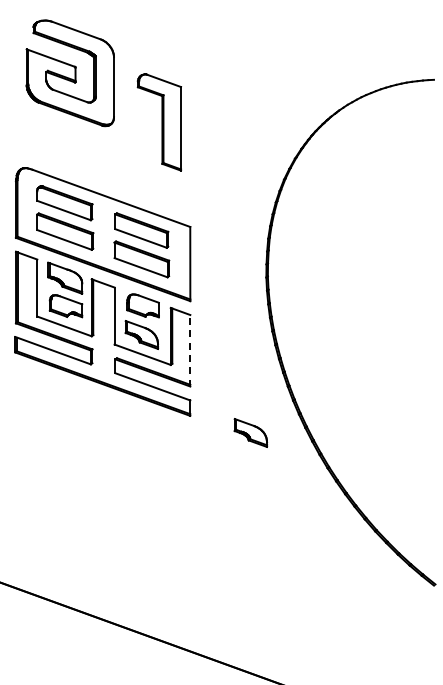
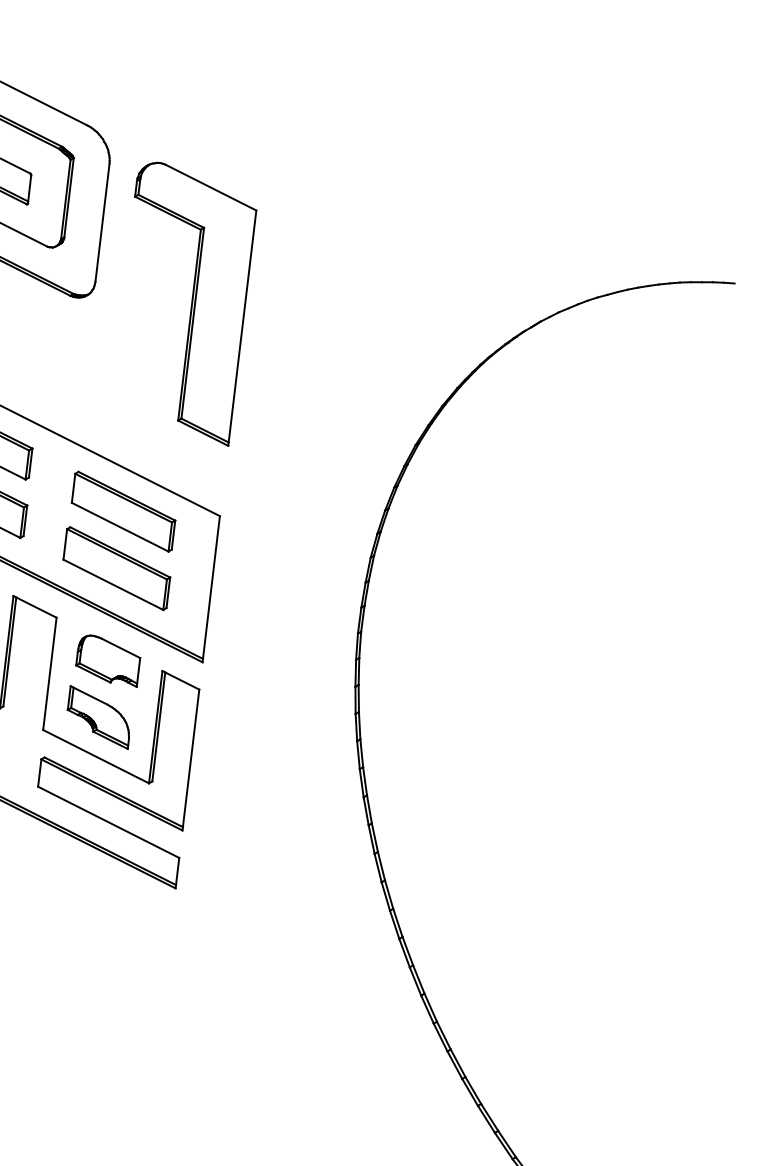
part: (159, 122) -> (183, 303), size x1.43
line: (190, 350) -> (191, 759), dashed -> solid
part: (250, 432) -> (290, 935), removed

